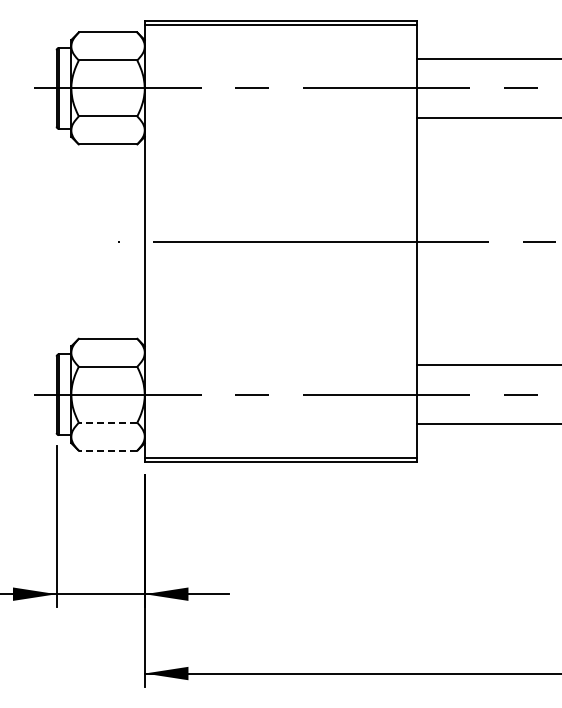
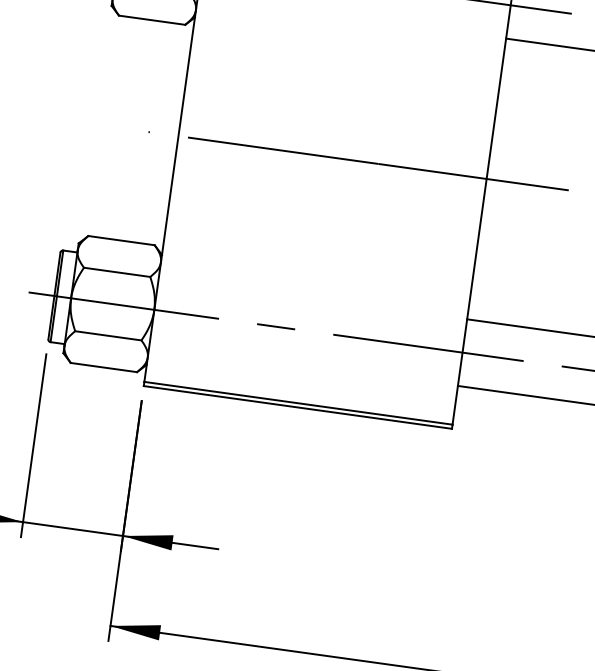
line: (107, 422) -> (107, 335), dashed -> solid
line: (107, 450) -> (103, 367), dashed -> solid

